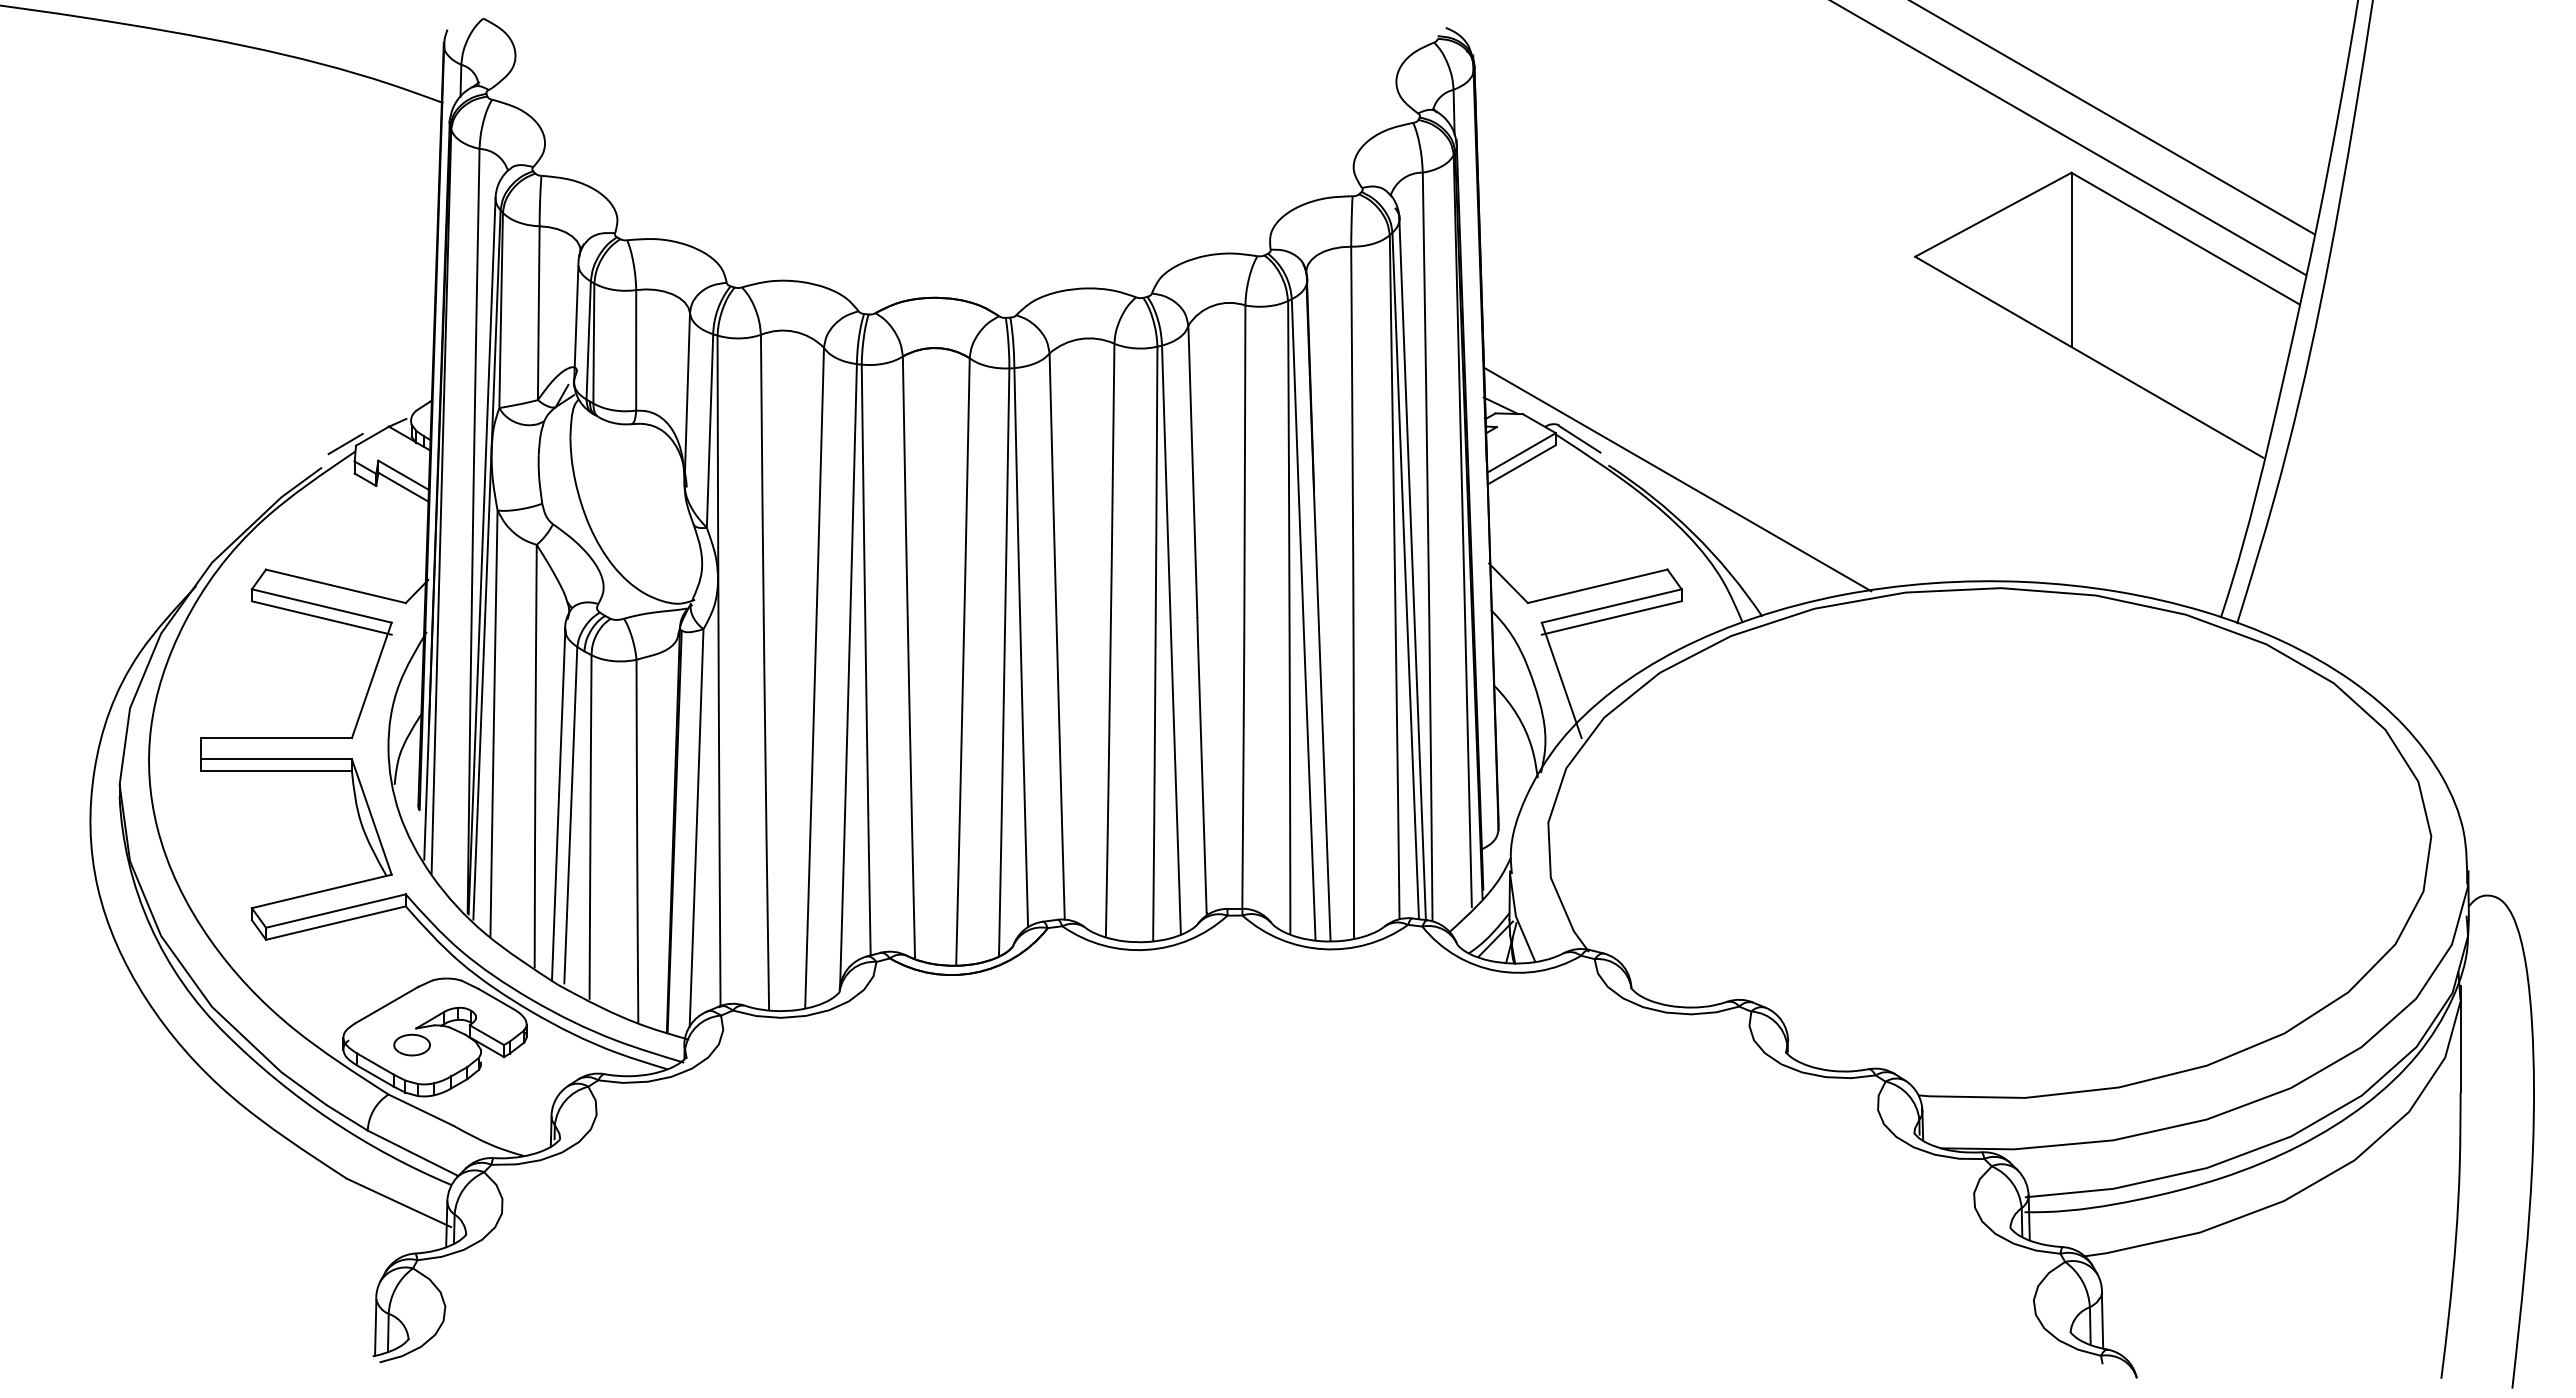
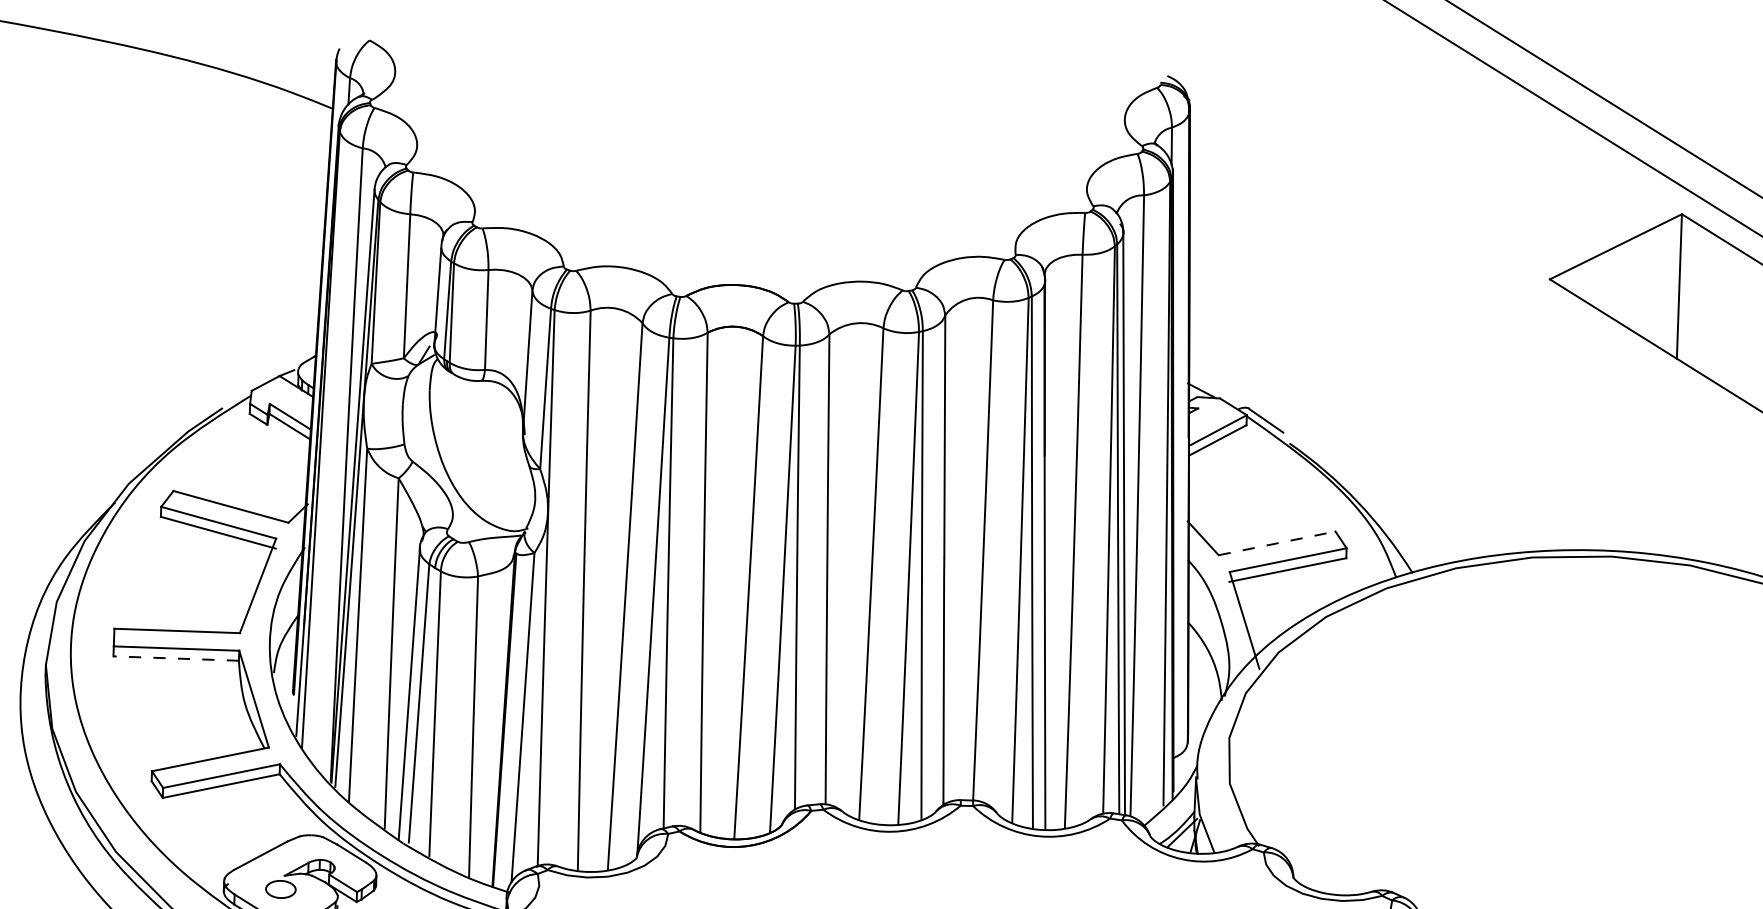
line: (345, 443) -> (243, 388), removed
line: (1677, 479) -> (1346, 457), removed
line: (1597, 586) -> (1276, 543), solid -> dashed
line: (276, 771) -> (176, 658), solid -> dashed

